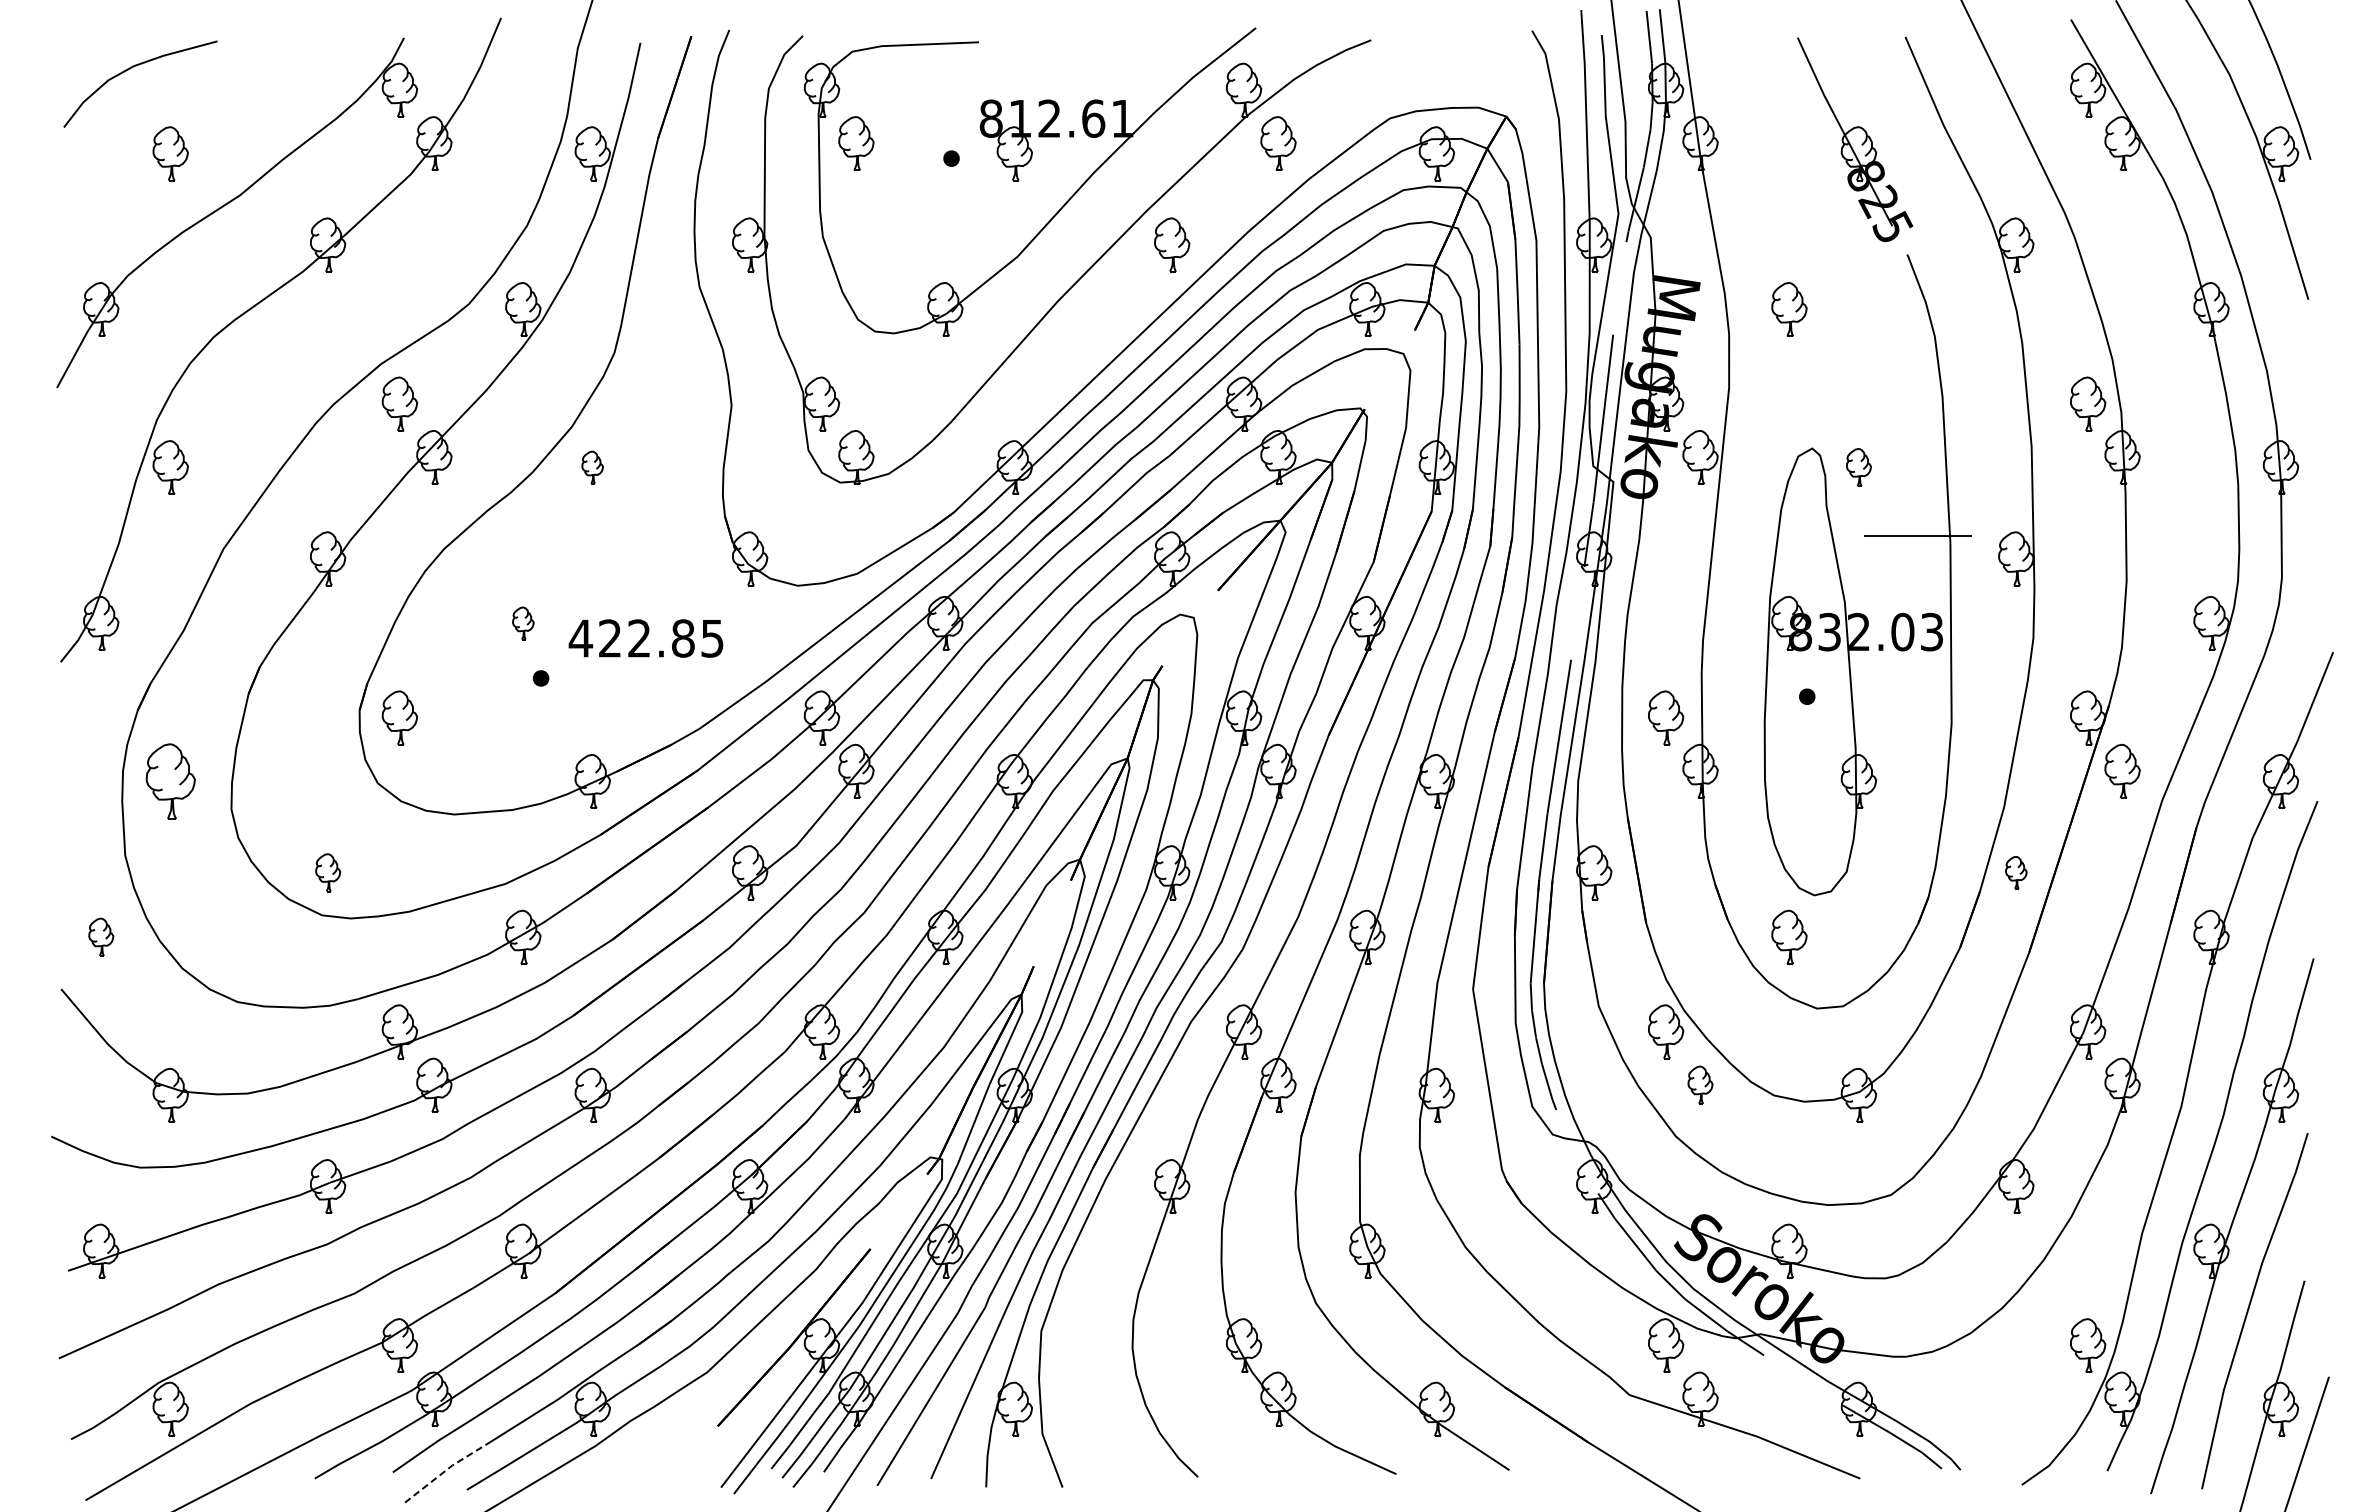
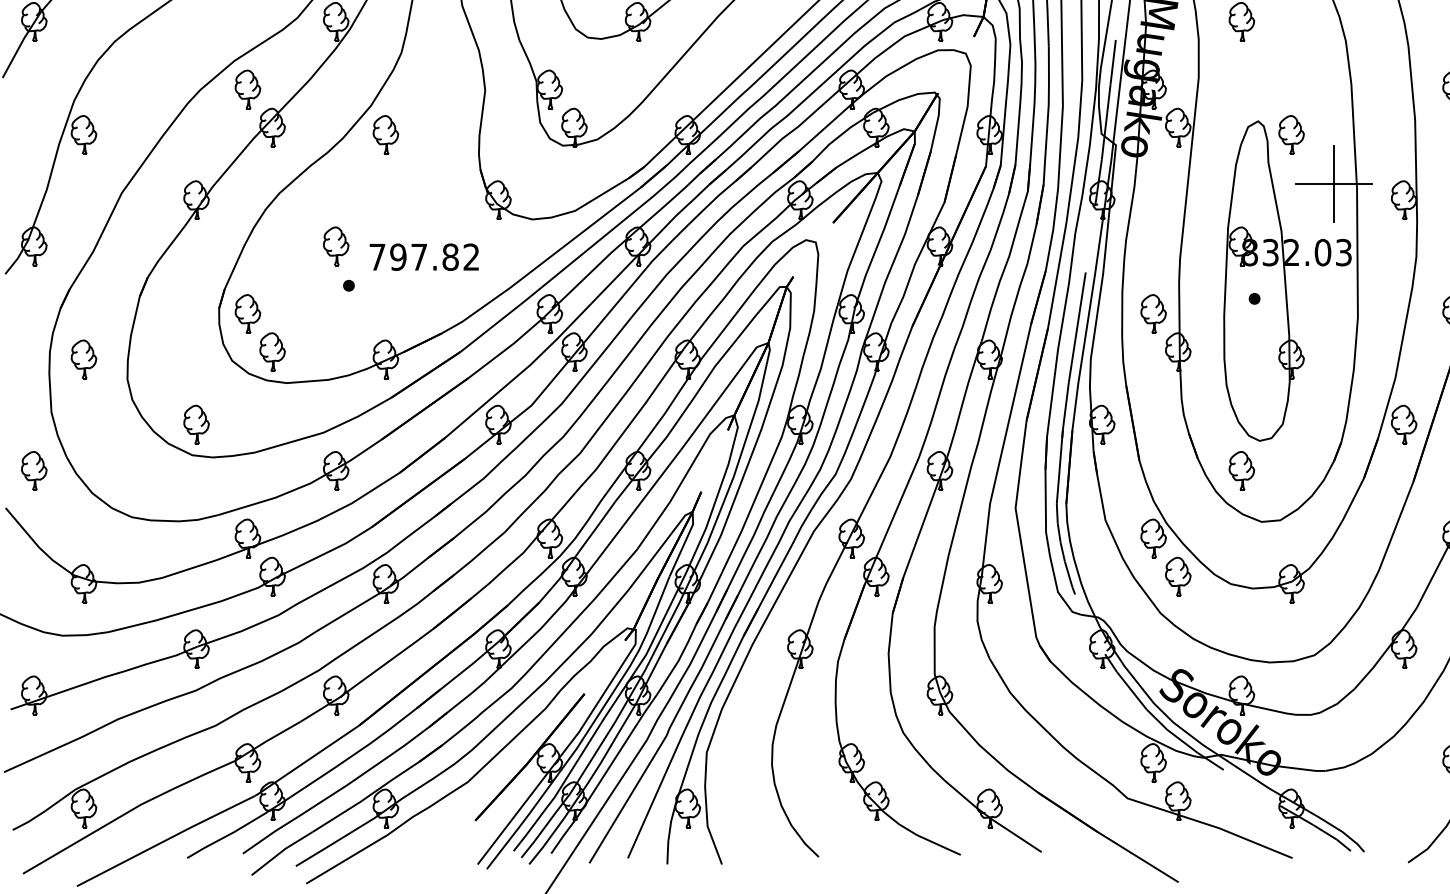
part: (592, 467) -> (385, 134), size x1.67
part: (1858, 467) -> (1291, 134), size x1.43
line: (1918, 536) -> (1334, 184), added
part: (523, 623) -> (336, 246), size x1.67
text: (645, 638) -> (423, 257), 422.85 -> 797.82
part: (434, 770) -> (272, 351), added
part: (170, 781) -> (83, 359), size x0.71
part: (328, 872) -> (196, 424), size x1.43
part: (2016, 872) -> (1404, 424), size x1.67
part: (101, 936) -> (34, 470), size x1.43
part: (1700, 1084) -> (1178, 576), size x1.43
line: (447, 1469) -> (282, 851), dashed -> solid

